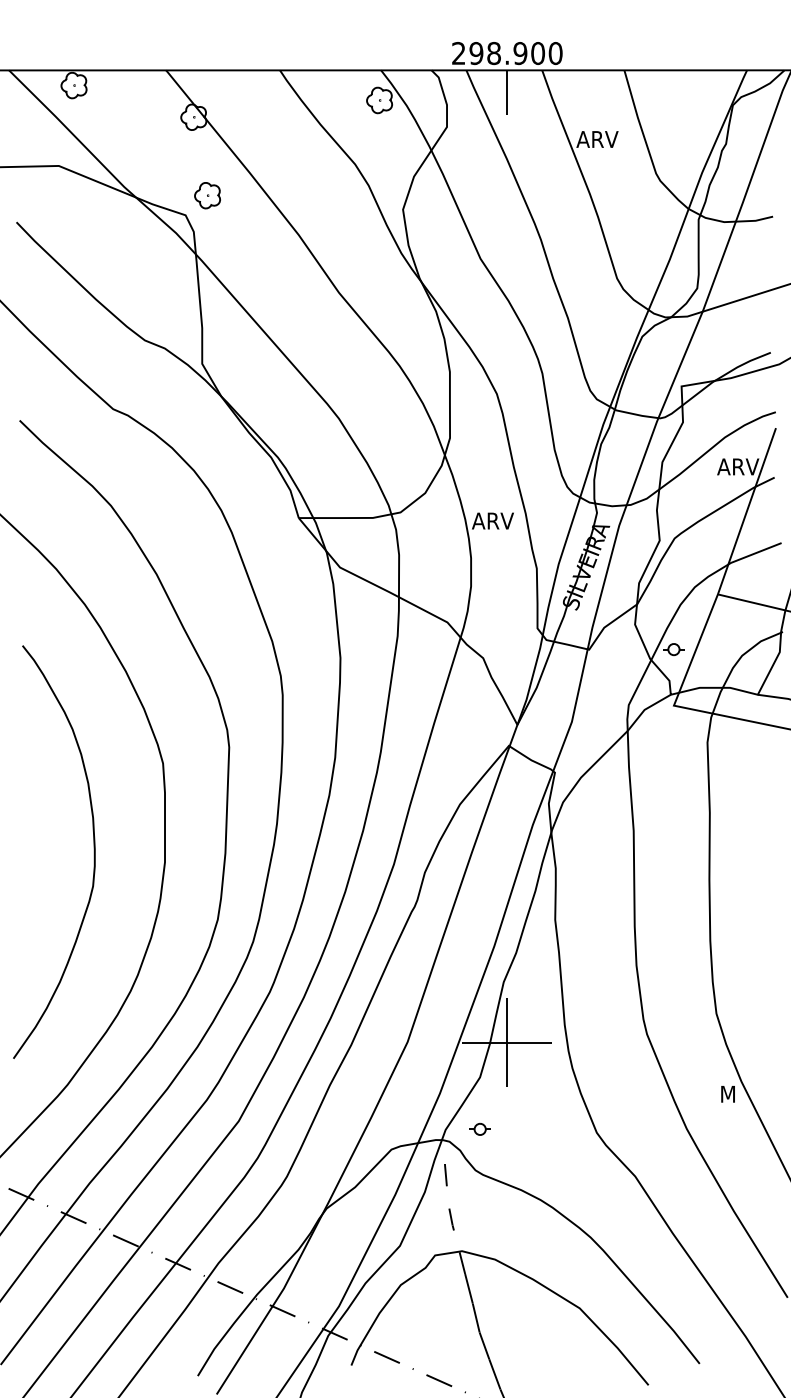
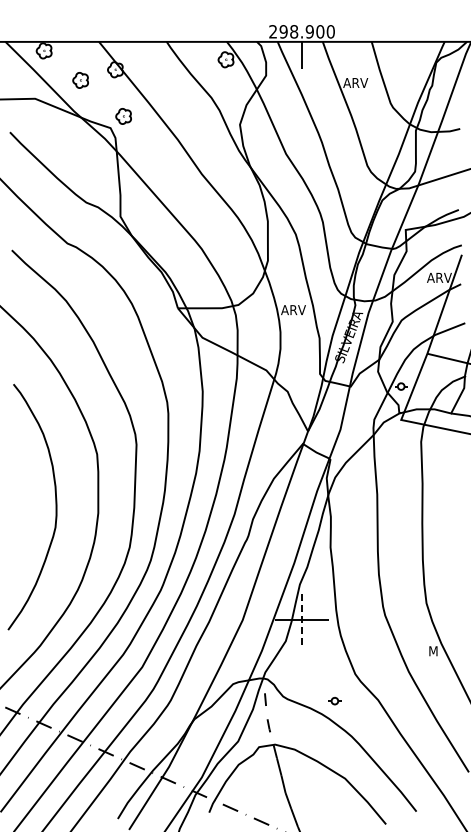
part: (135, 135) -> (80, 80), added
line: (508, 1042) -> (302, 620), solid -> dashed
part: (479, 1129) -> (334, 701), moved

